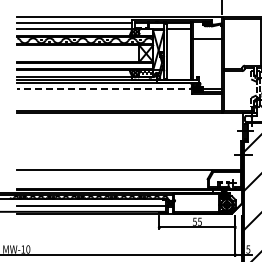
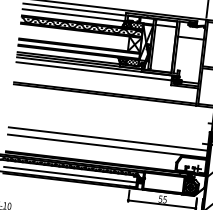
line: (106, 88) -> (95, 71), dashed -> solid
line: (128, 161) -> (107, 138), added

